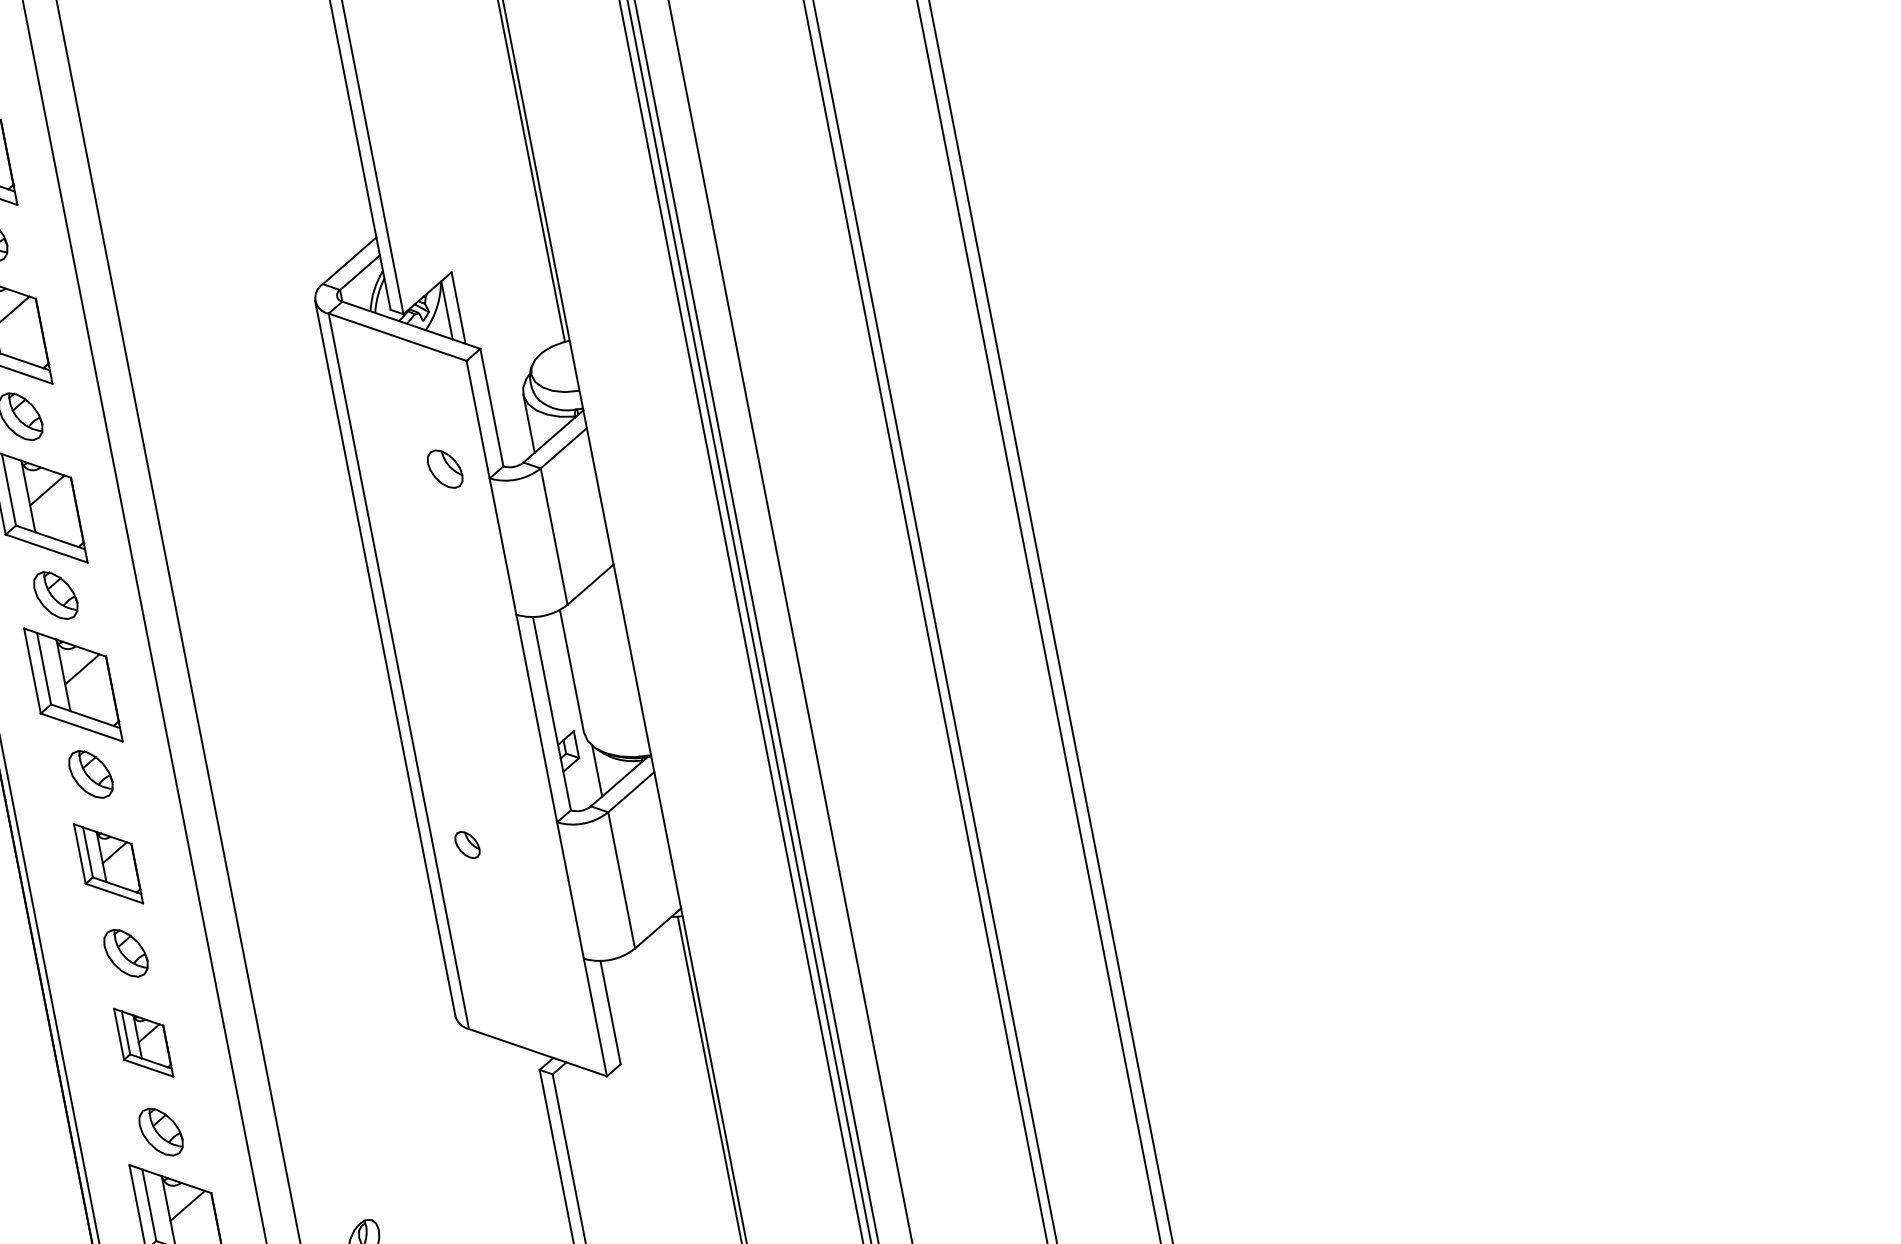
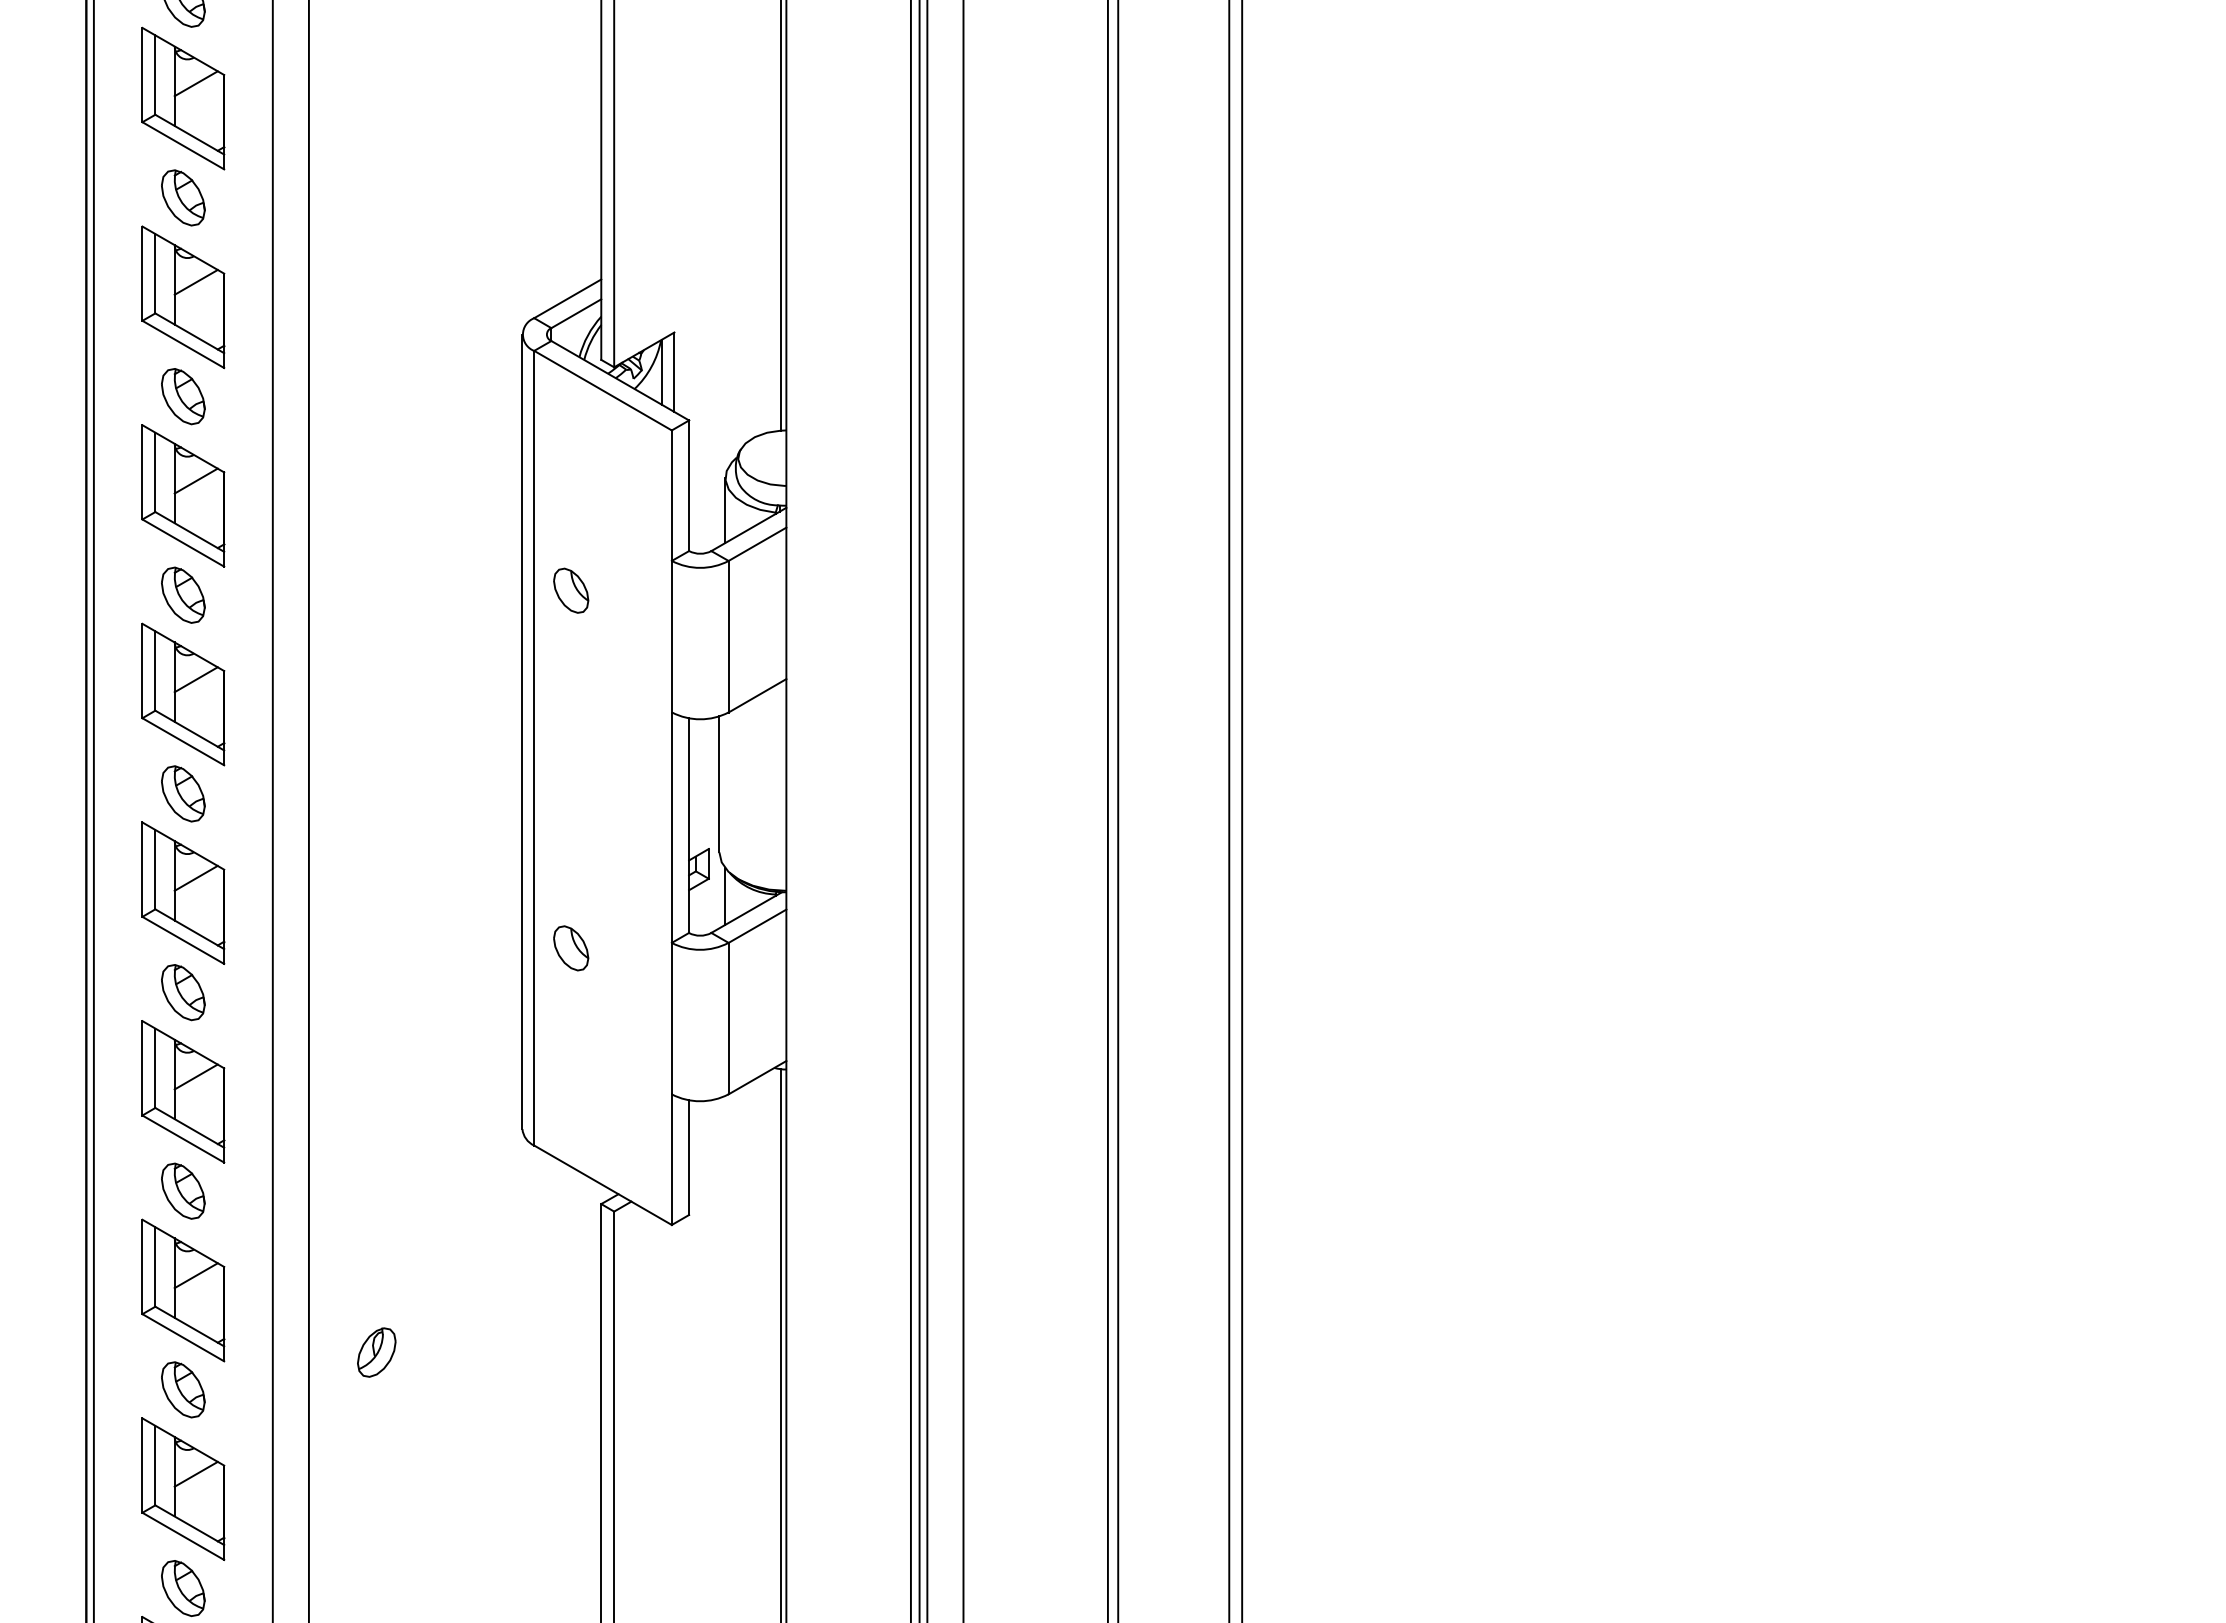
part: (445, 468) -> (571, 590), moved
part: (467, 845) -> (571, 948), size x1.43
part: (108, 863) -> (183, 892), size x1.43
part: (143, 1042) -> (183, 1091), size x1.67

